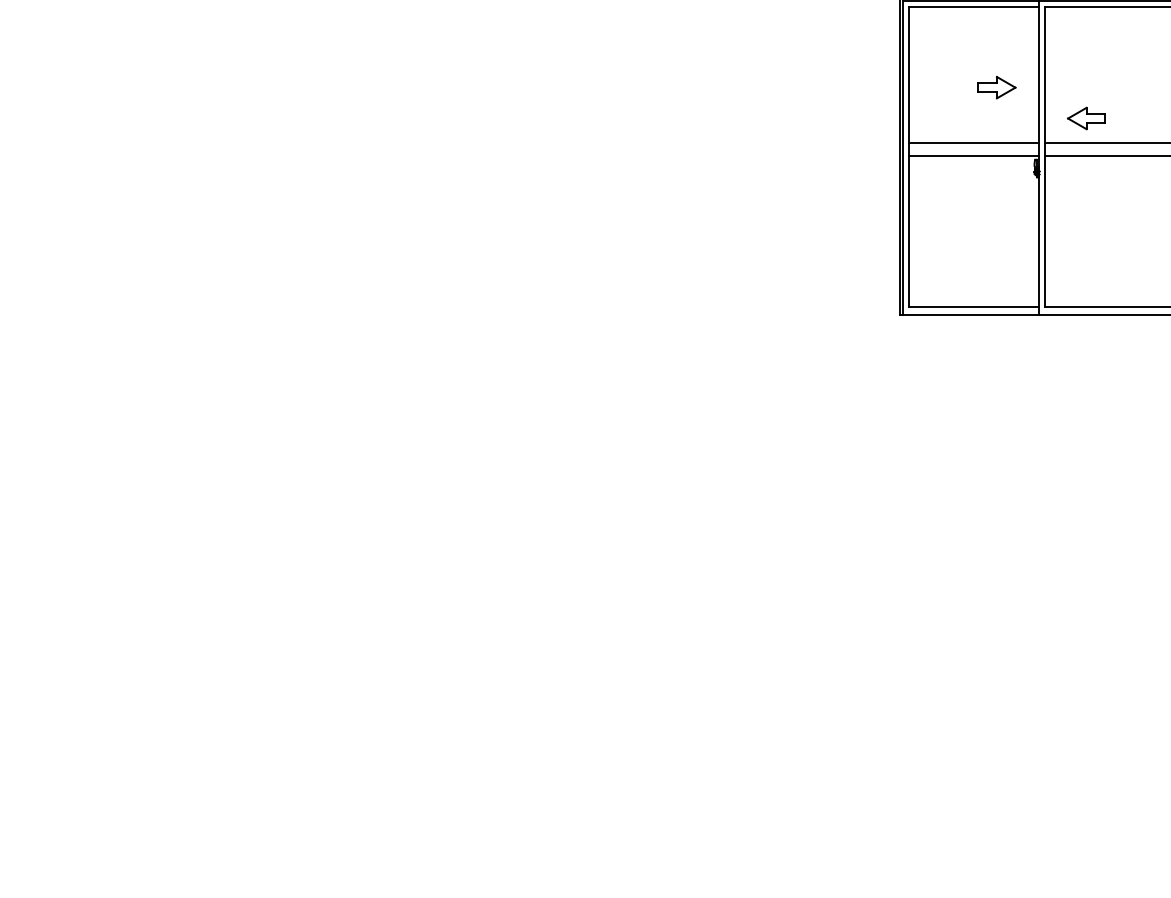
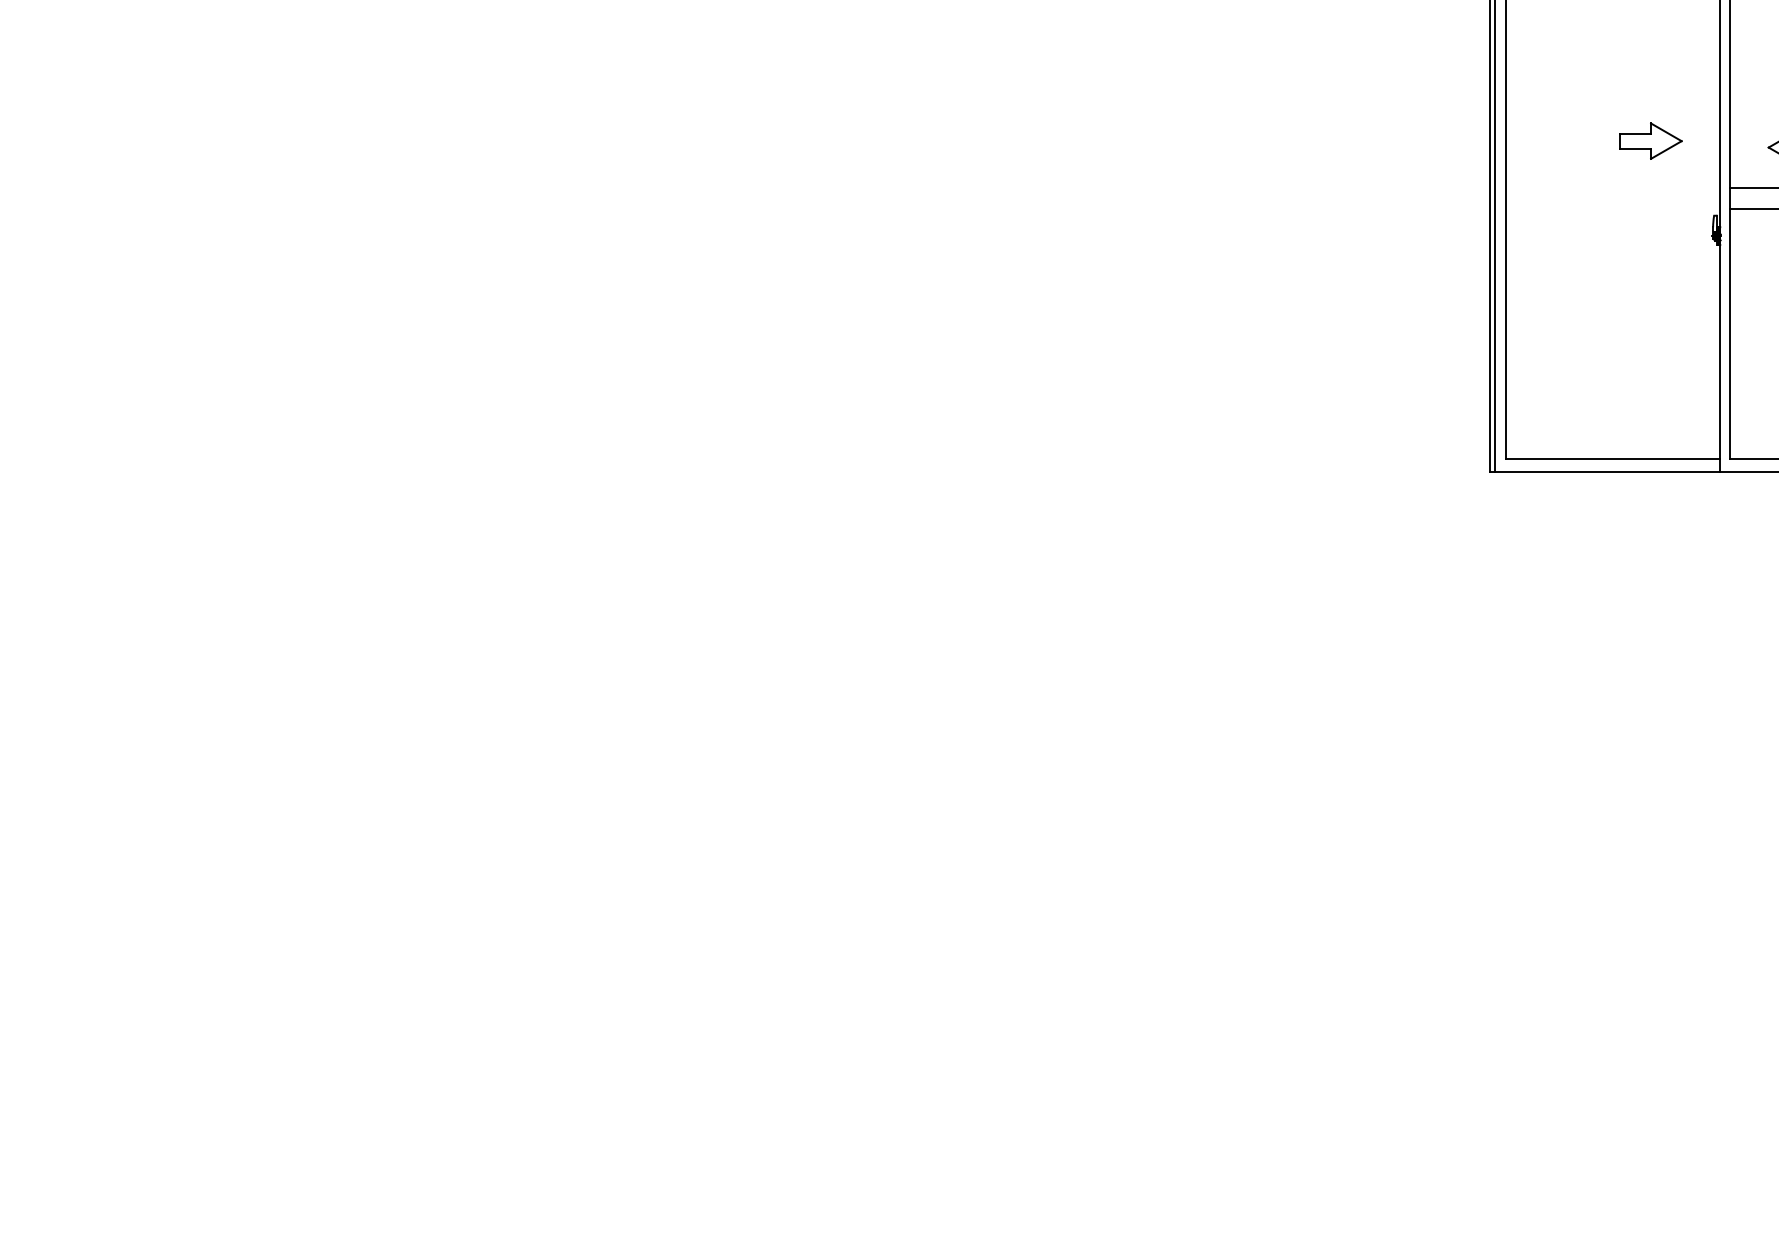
part: (996, 87) -> (1650, 140), moved
line: (973, 143) -> (1612, 188), removed
line: (973, 155) -> (1612, 208), removed

